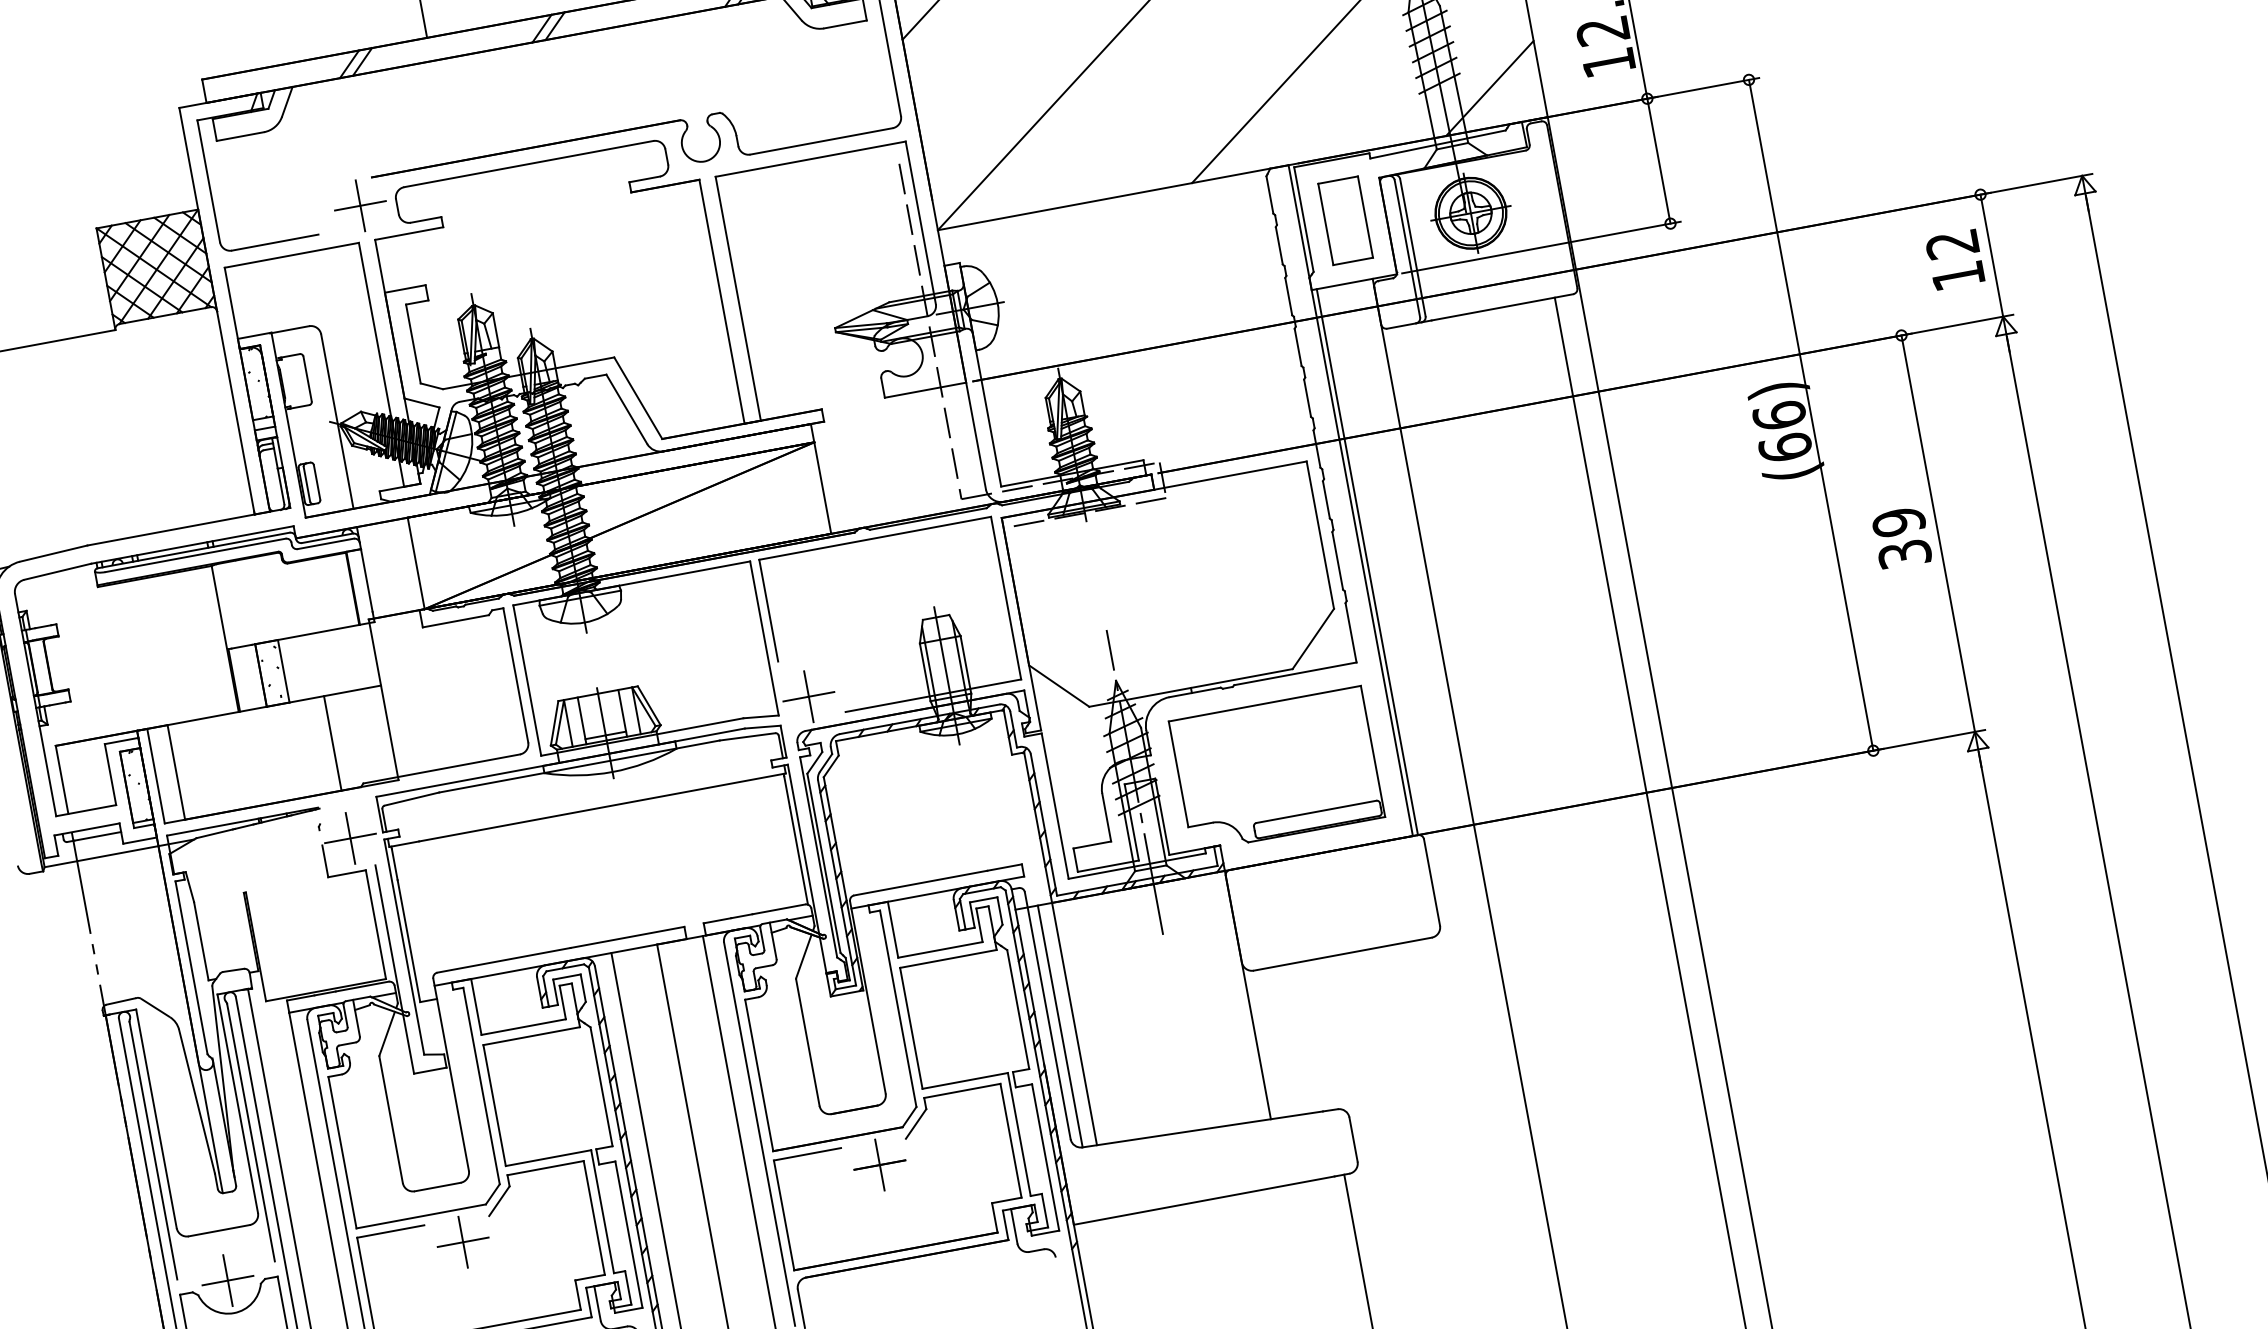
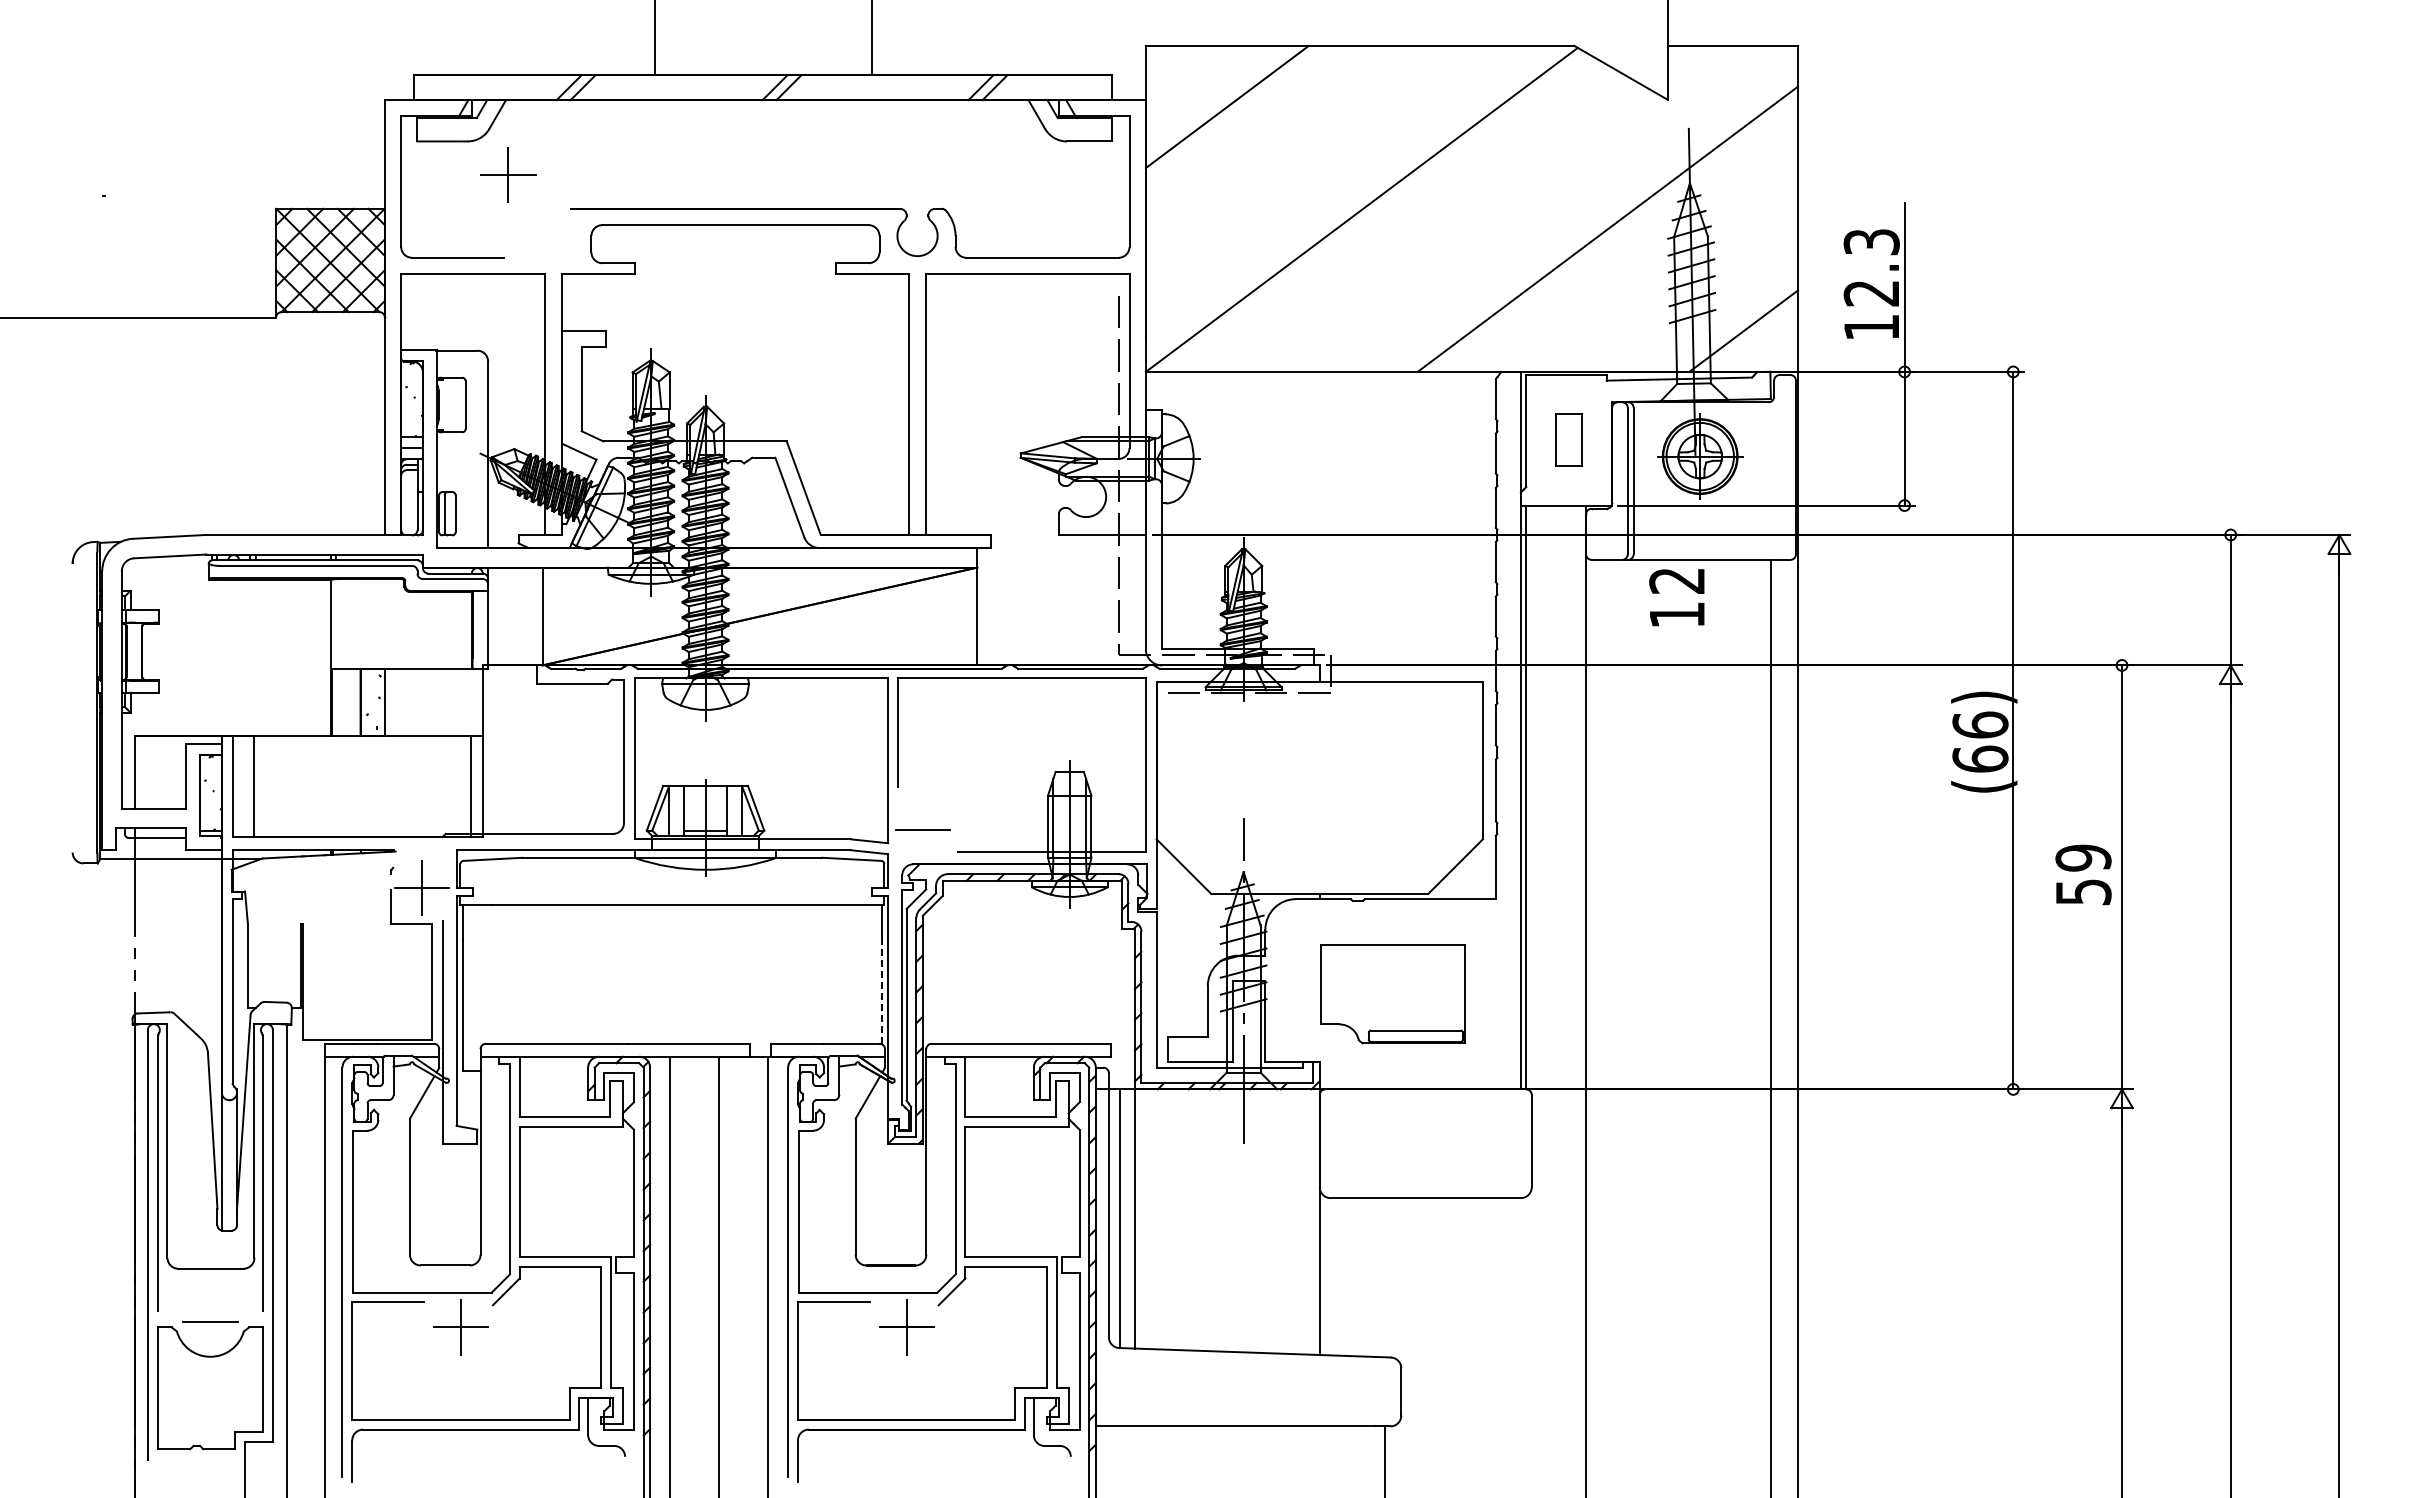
part: (360, 205) -> (508, 174), moved
part: (1344, 221) -> (1568, 440), size x0.6
text: (1954, 259) -> (1676, 597), moved
text: (1903, 553) -> (2082, 891), 39 -> 59
line: (808, 696) -> (922, 829), removed
line: (332, 743) -> (470, 786), moved
part: (1276, 769) -> (1392, 994), size x0.7
line: (799, 855) -> (882, 991), solid -> dashed
line: (227, 1280) -> (210, 1321), removed

